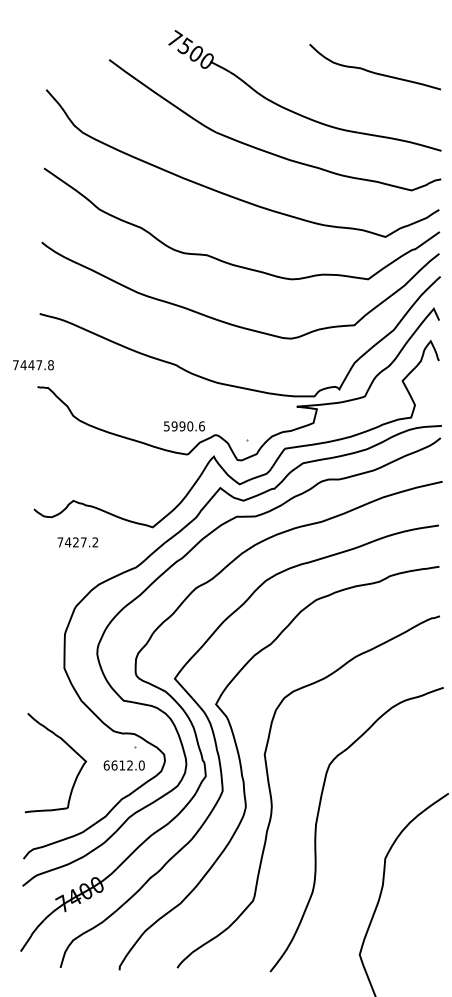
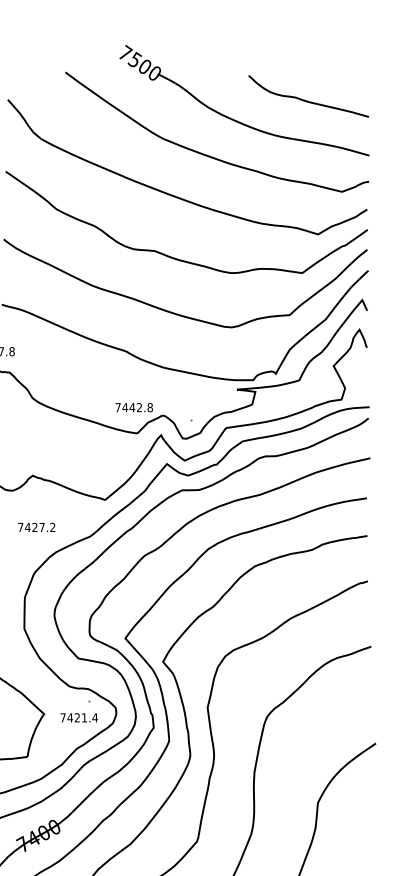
curve: (373, 71) -> (307, 100), moved
text: (184, 426) -> (134, 407), 5990.6 -> 7442.8
text: (77, 542) -> (36, 527), moved
text: (123, 765) -> (78, 717), 6612.0 -> 7421.4

